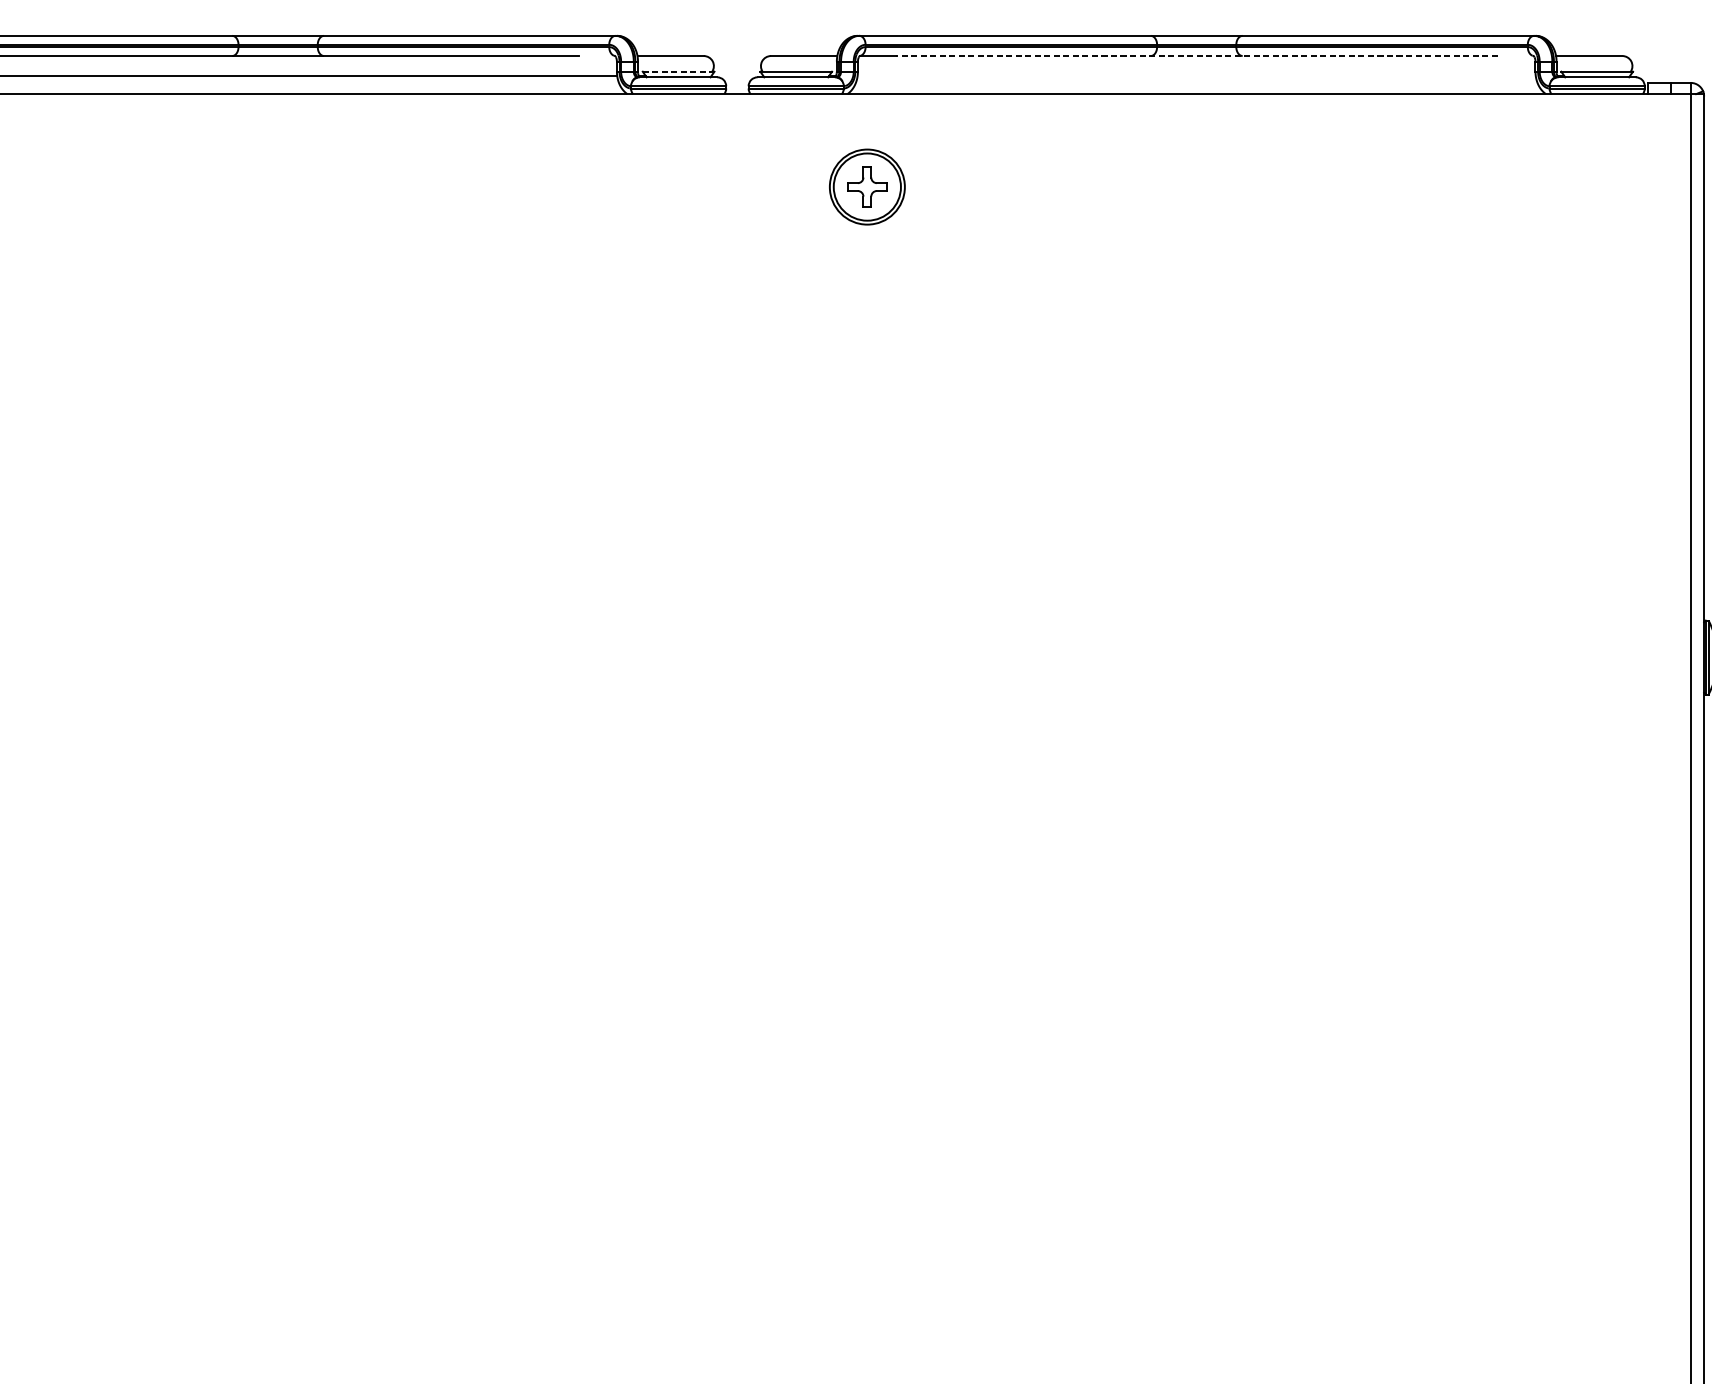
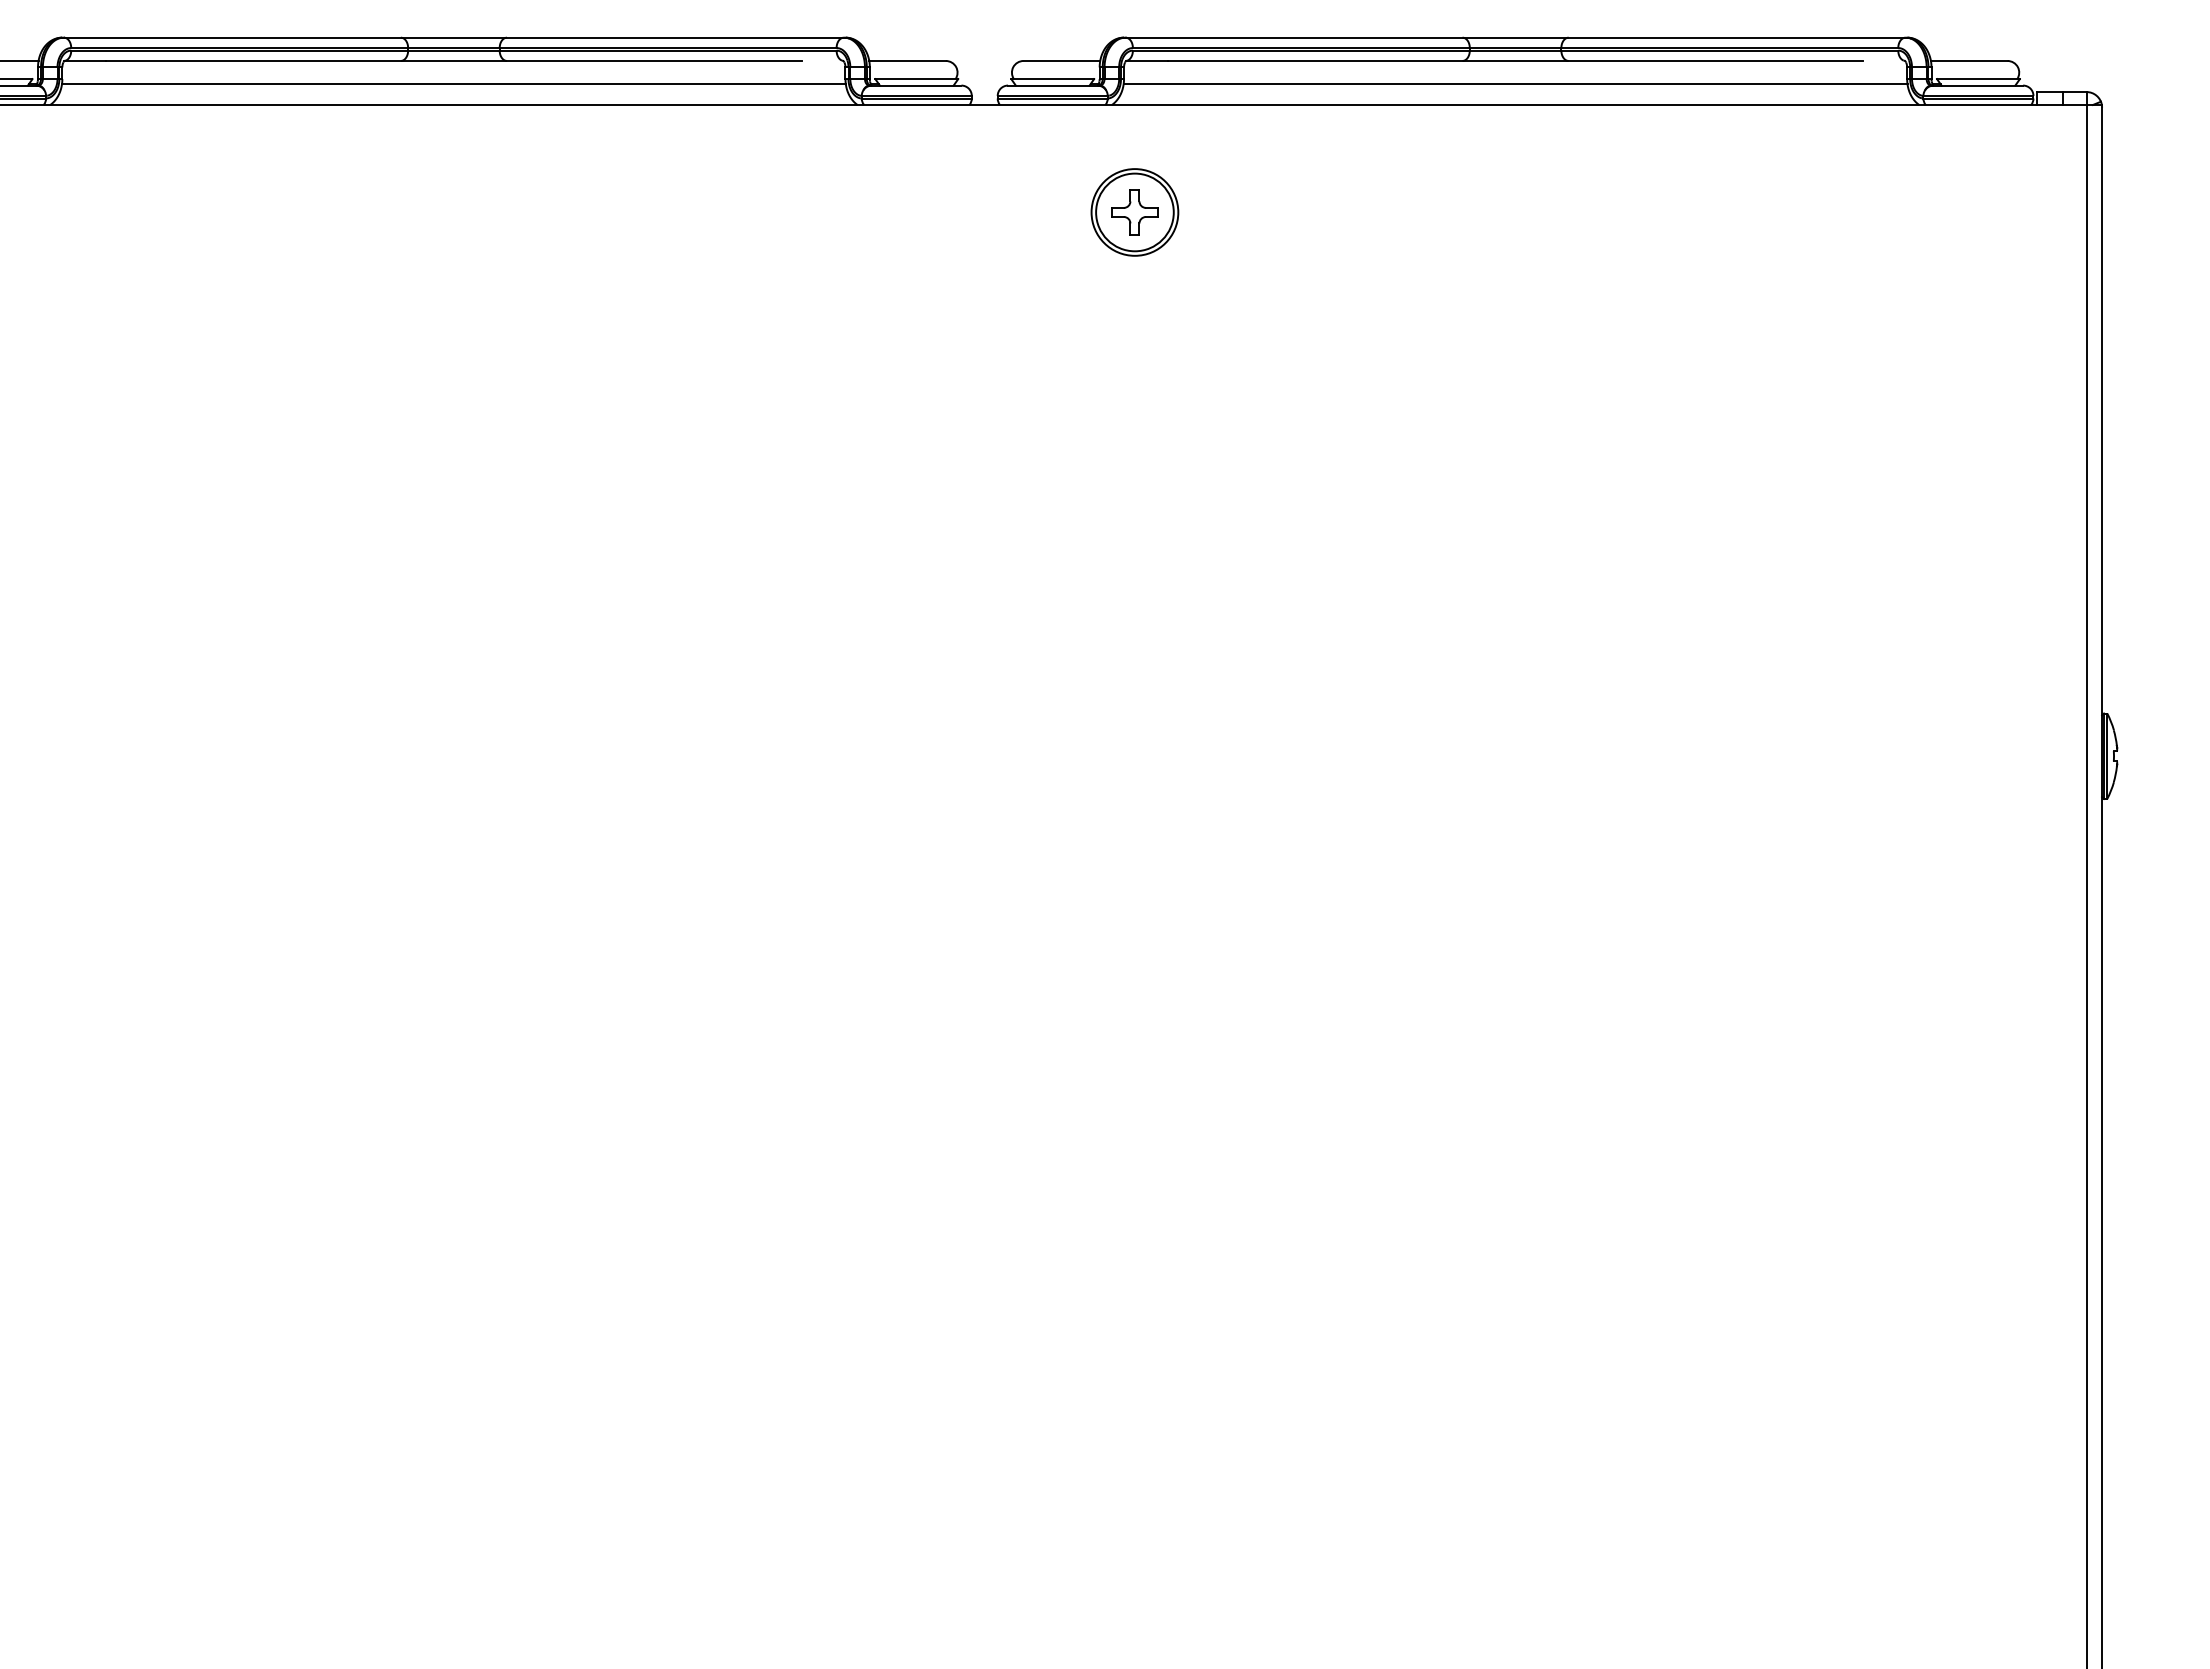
line: (1196, 55) -> (1515, 60), dashed -> solid
line: (679, 72) -> (917, 79), dashed -> solid
line: (1196, 76) -> (1515, 84), added

